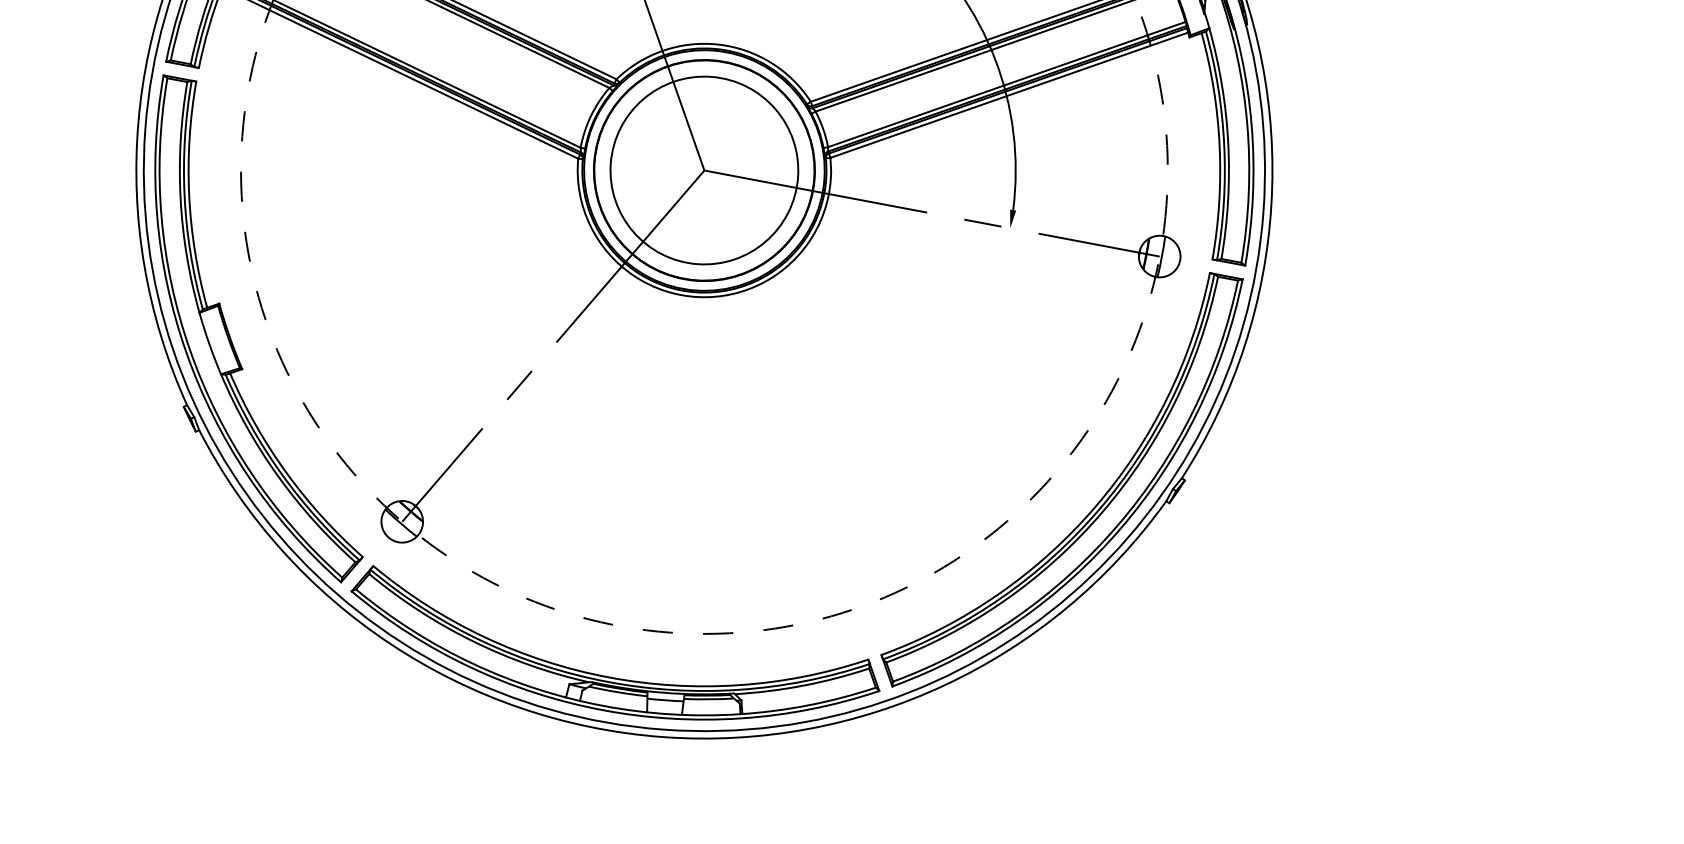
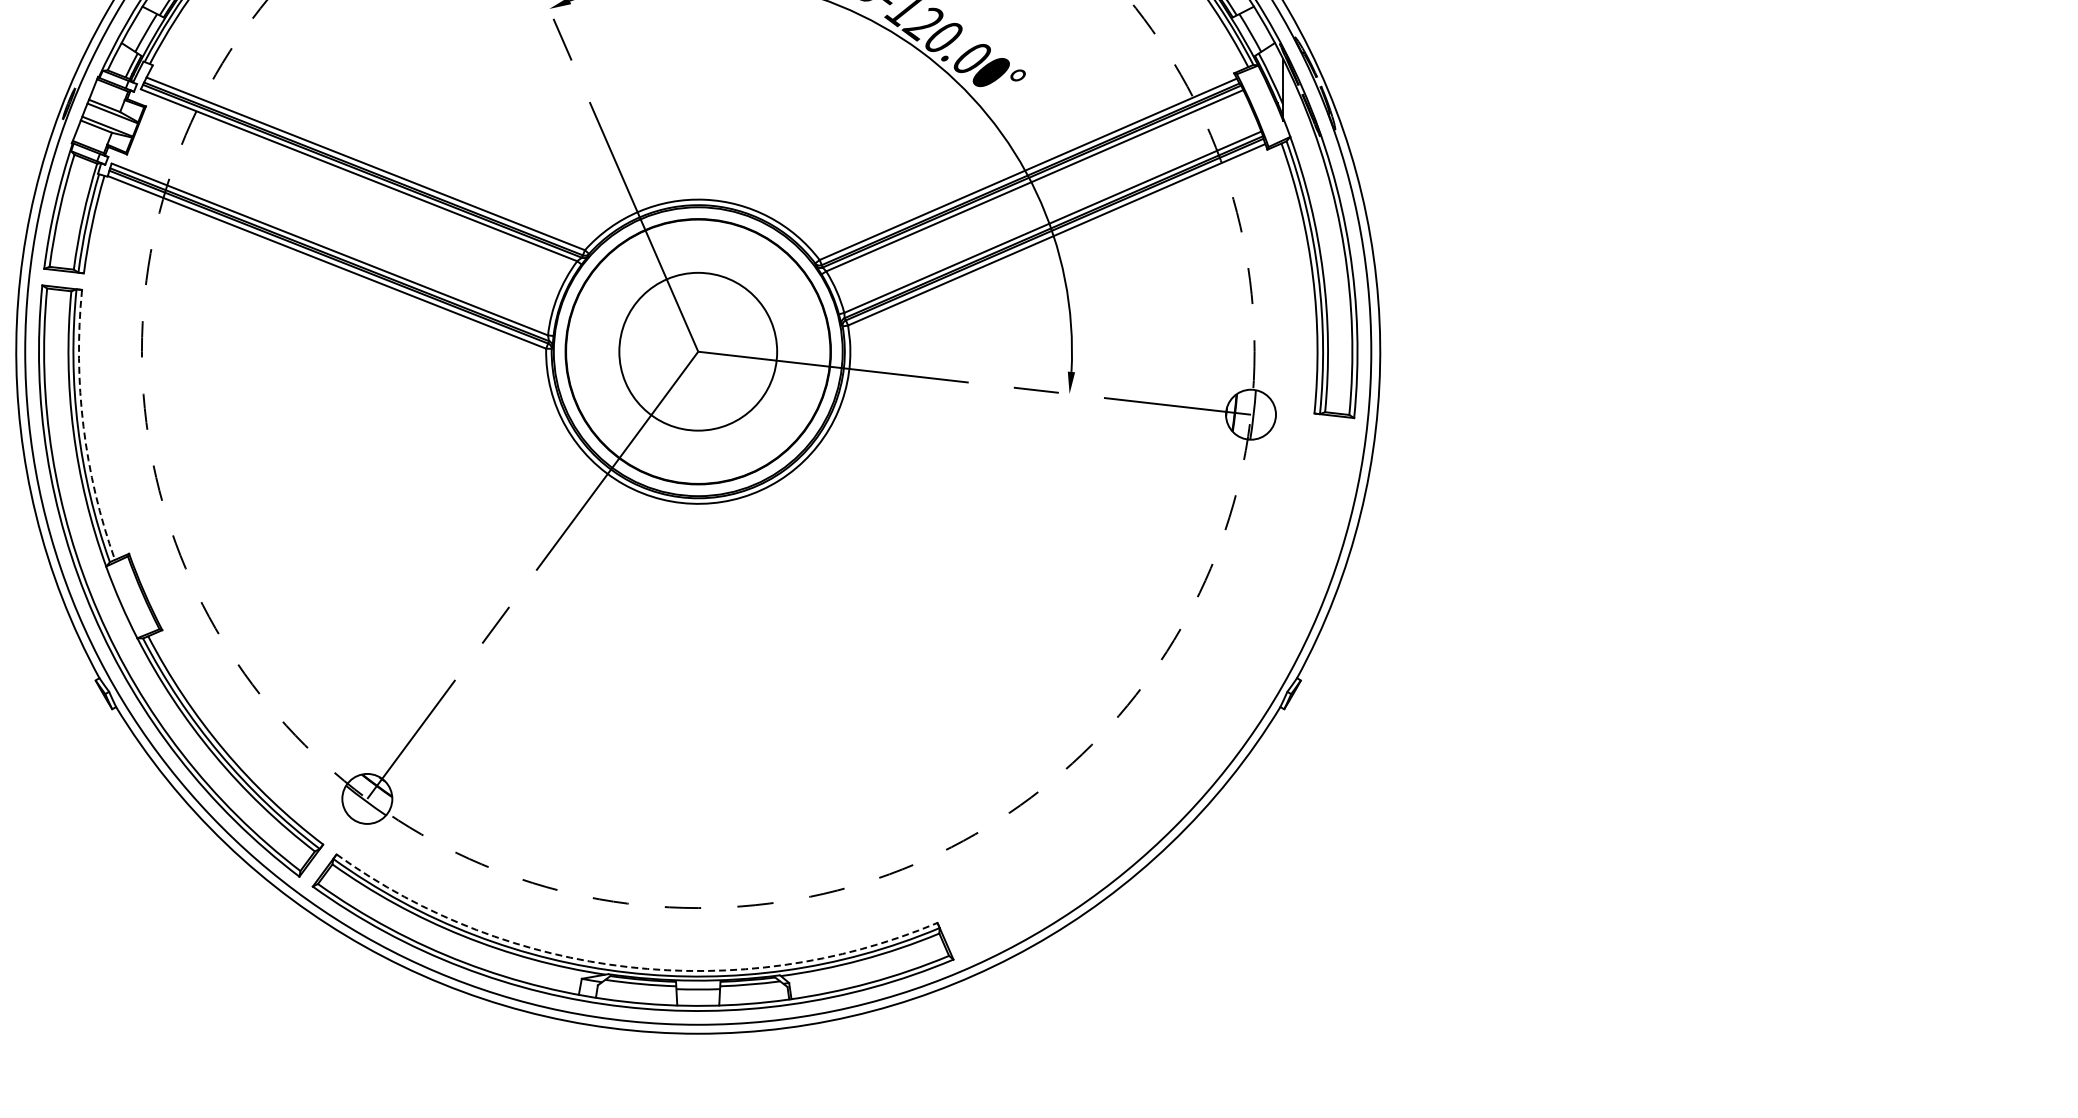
circle: (703, 170) -> (697, 351), size x0.7
arc: (189, 195) -> (83, 426), solid -> dashed
part: (1093, 507) -> (1193, 721), removed
arc: (608, 677) -> (628, 967), solid -> dashed

